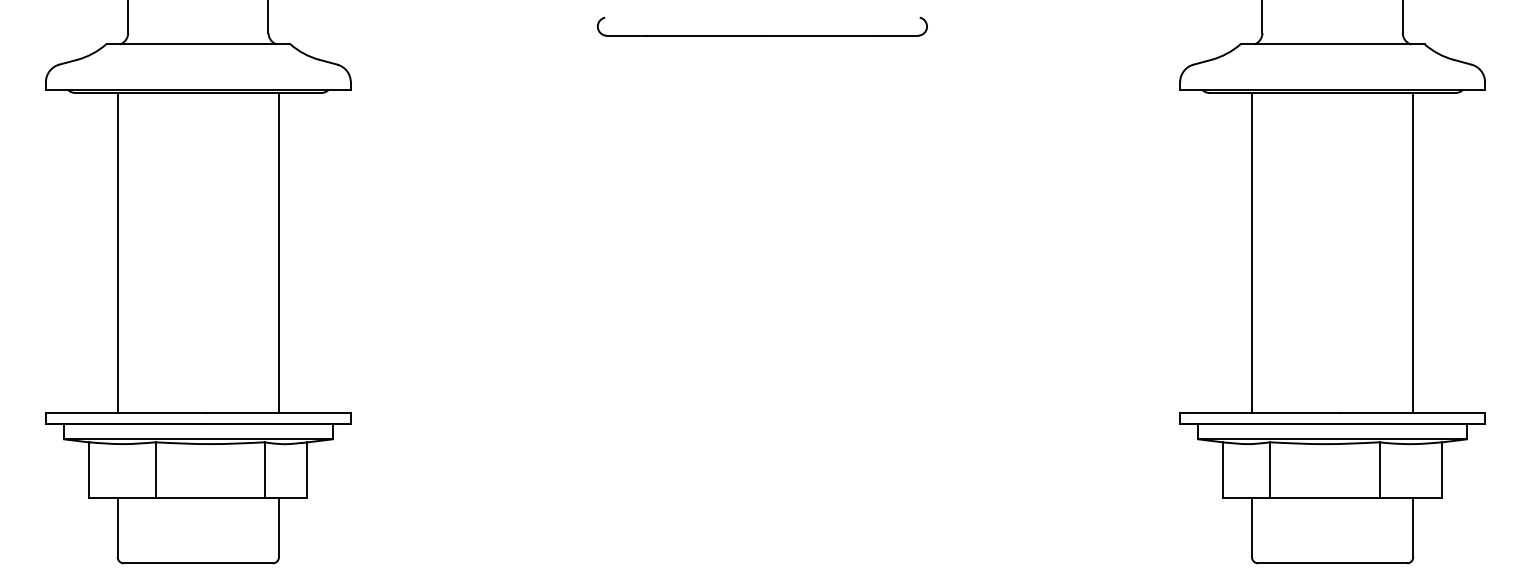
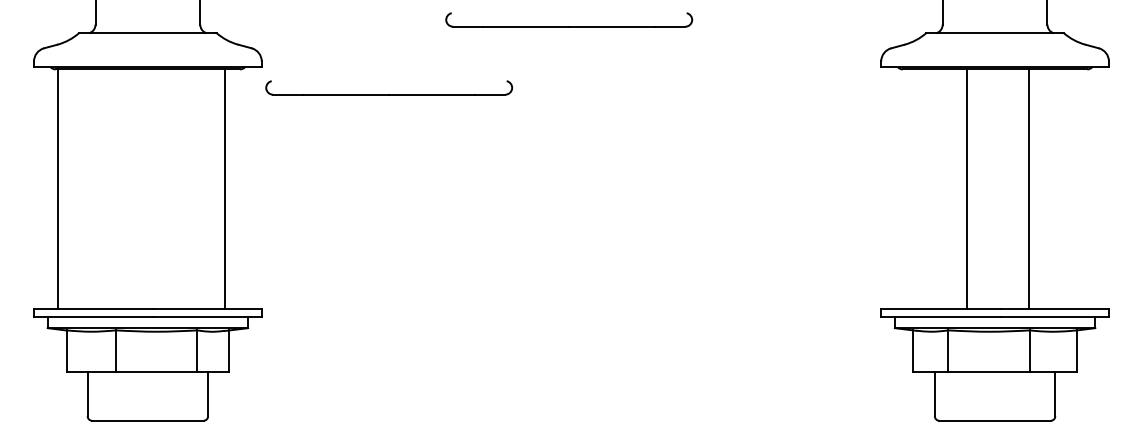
part: (520, 126) -> (388, 94), added
line: (117, 252) -> (57, 188), moved
line: (278, 252) -> (224, 188), moved
line: (1251, 252) -> (966, 188), moved
line: (1413, 252) -> (1029, 188), moved

